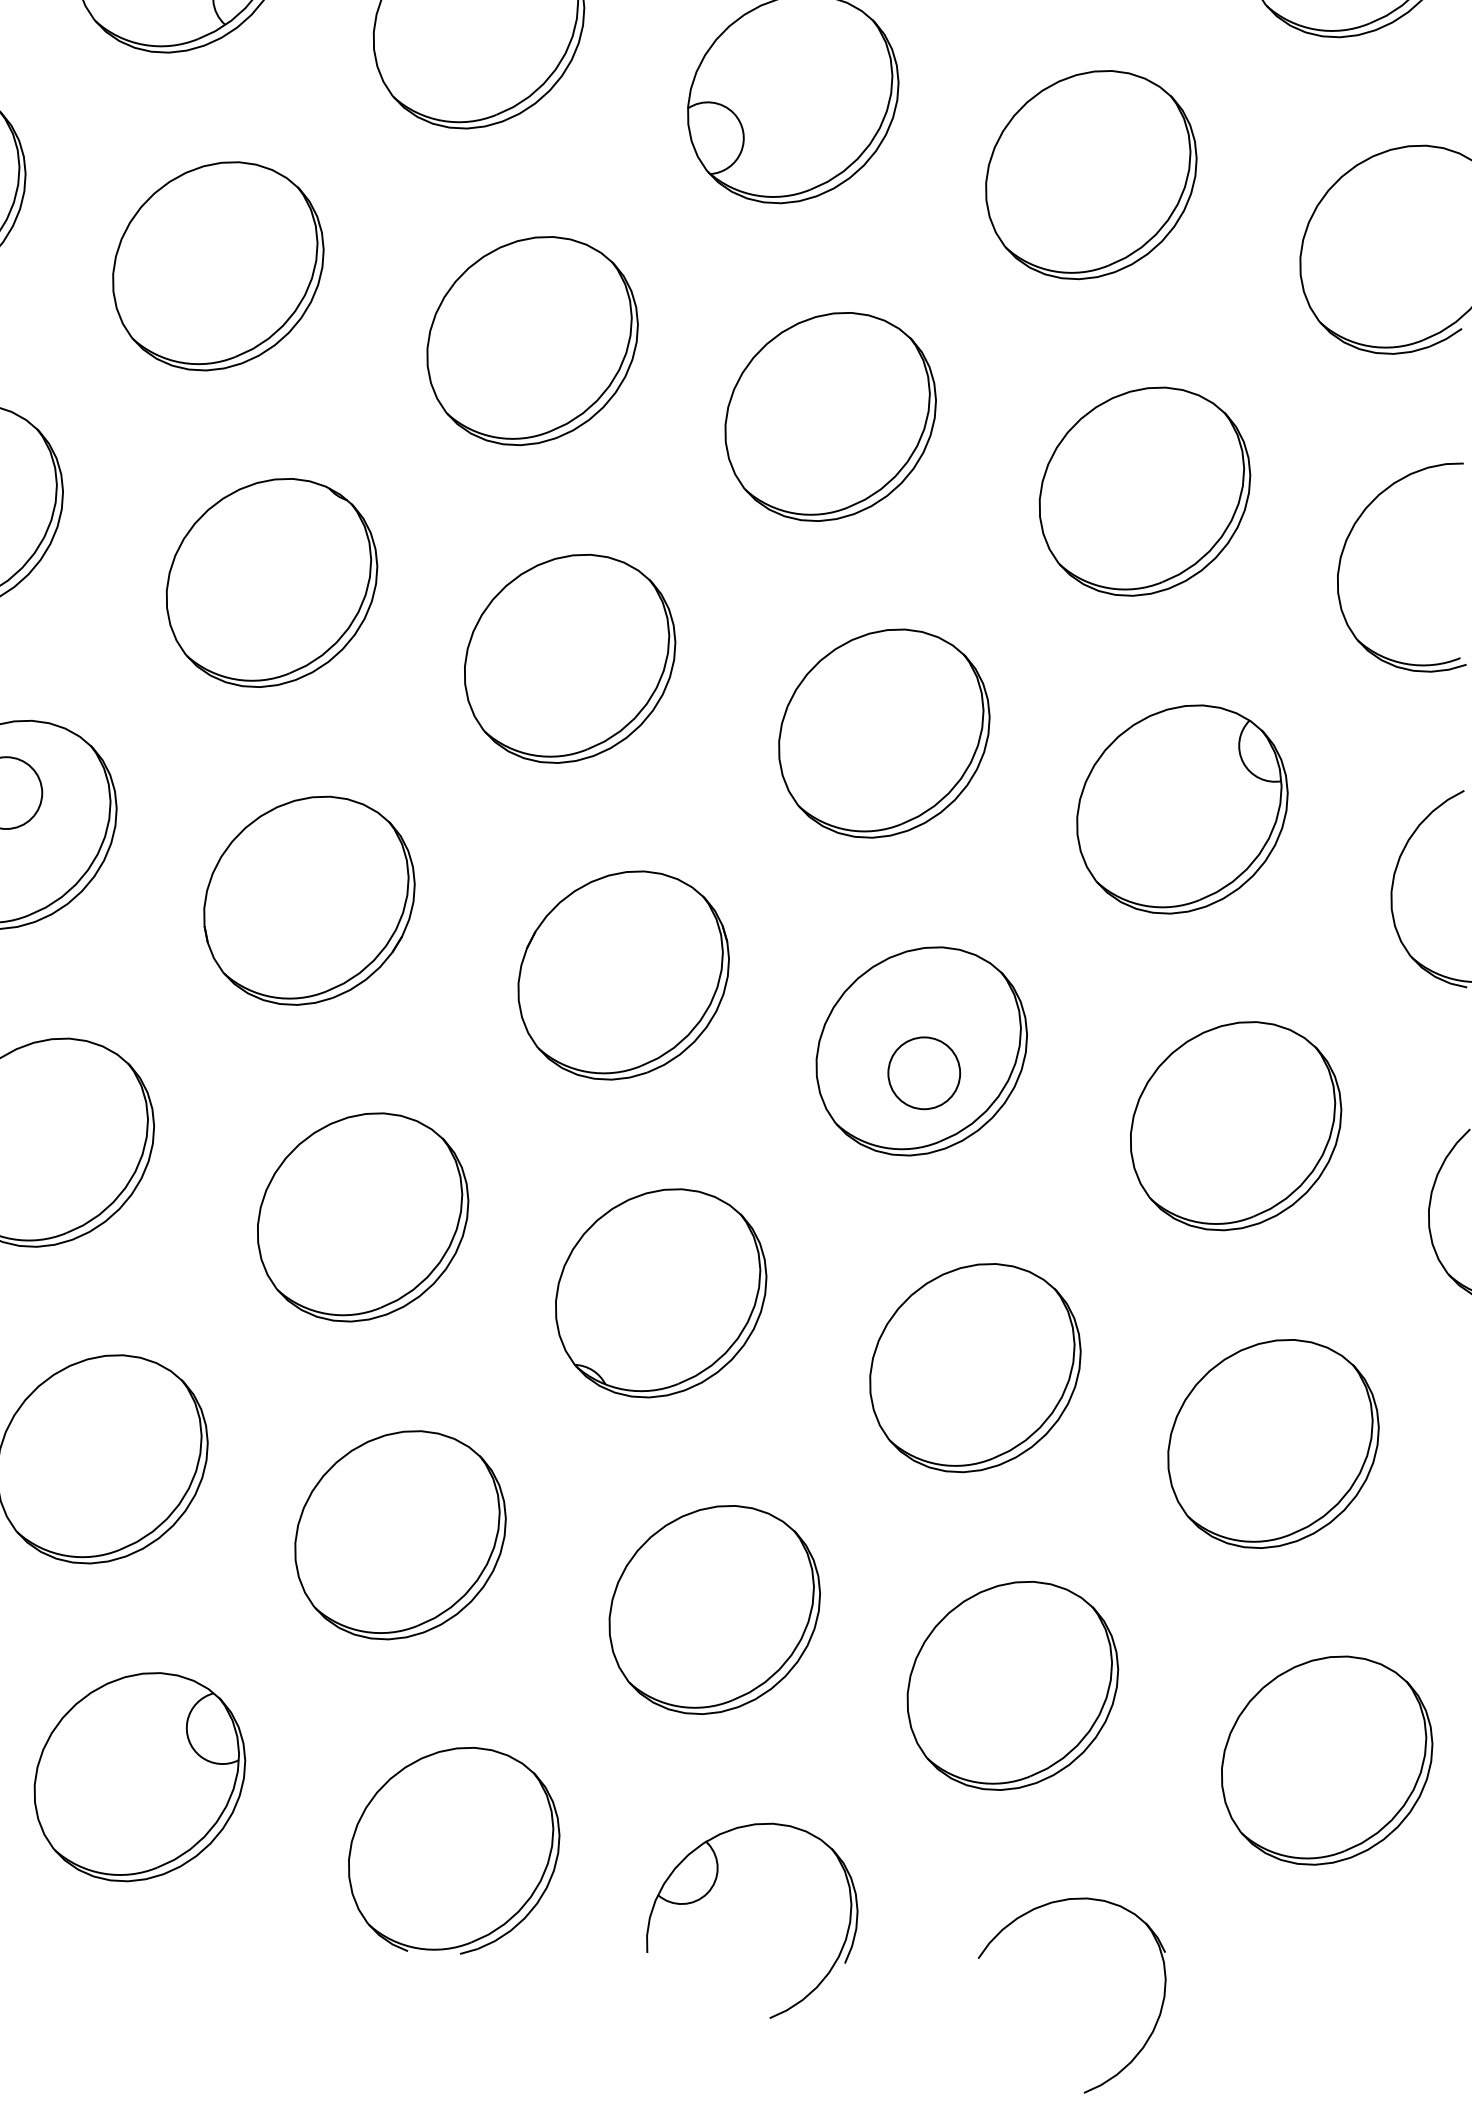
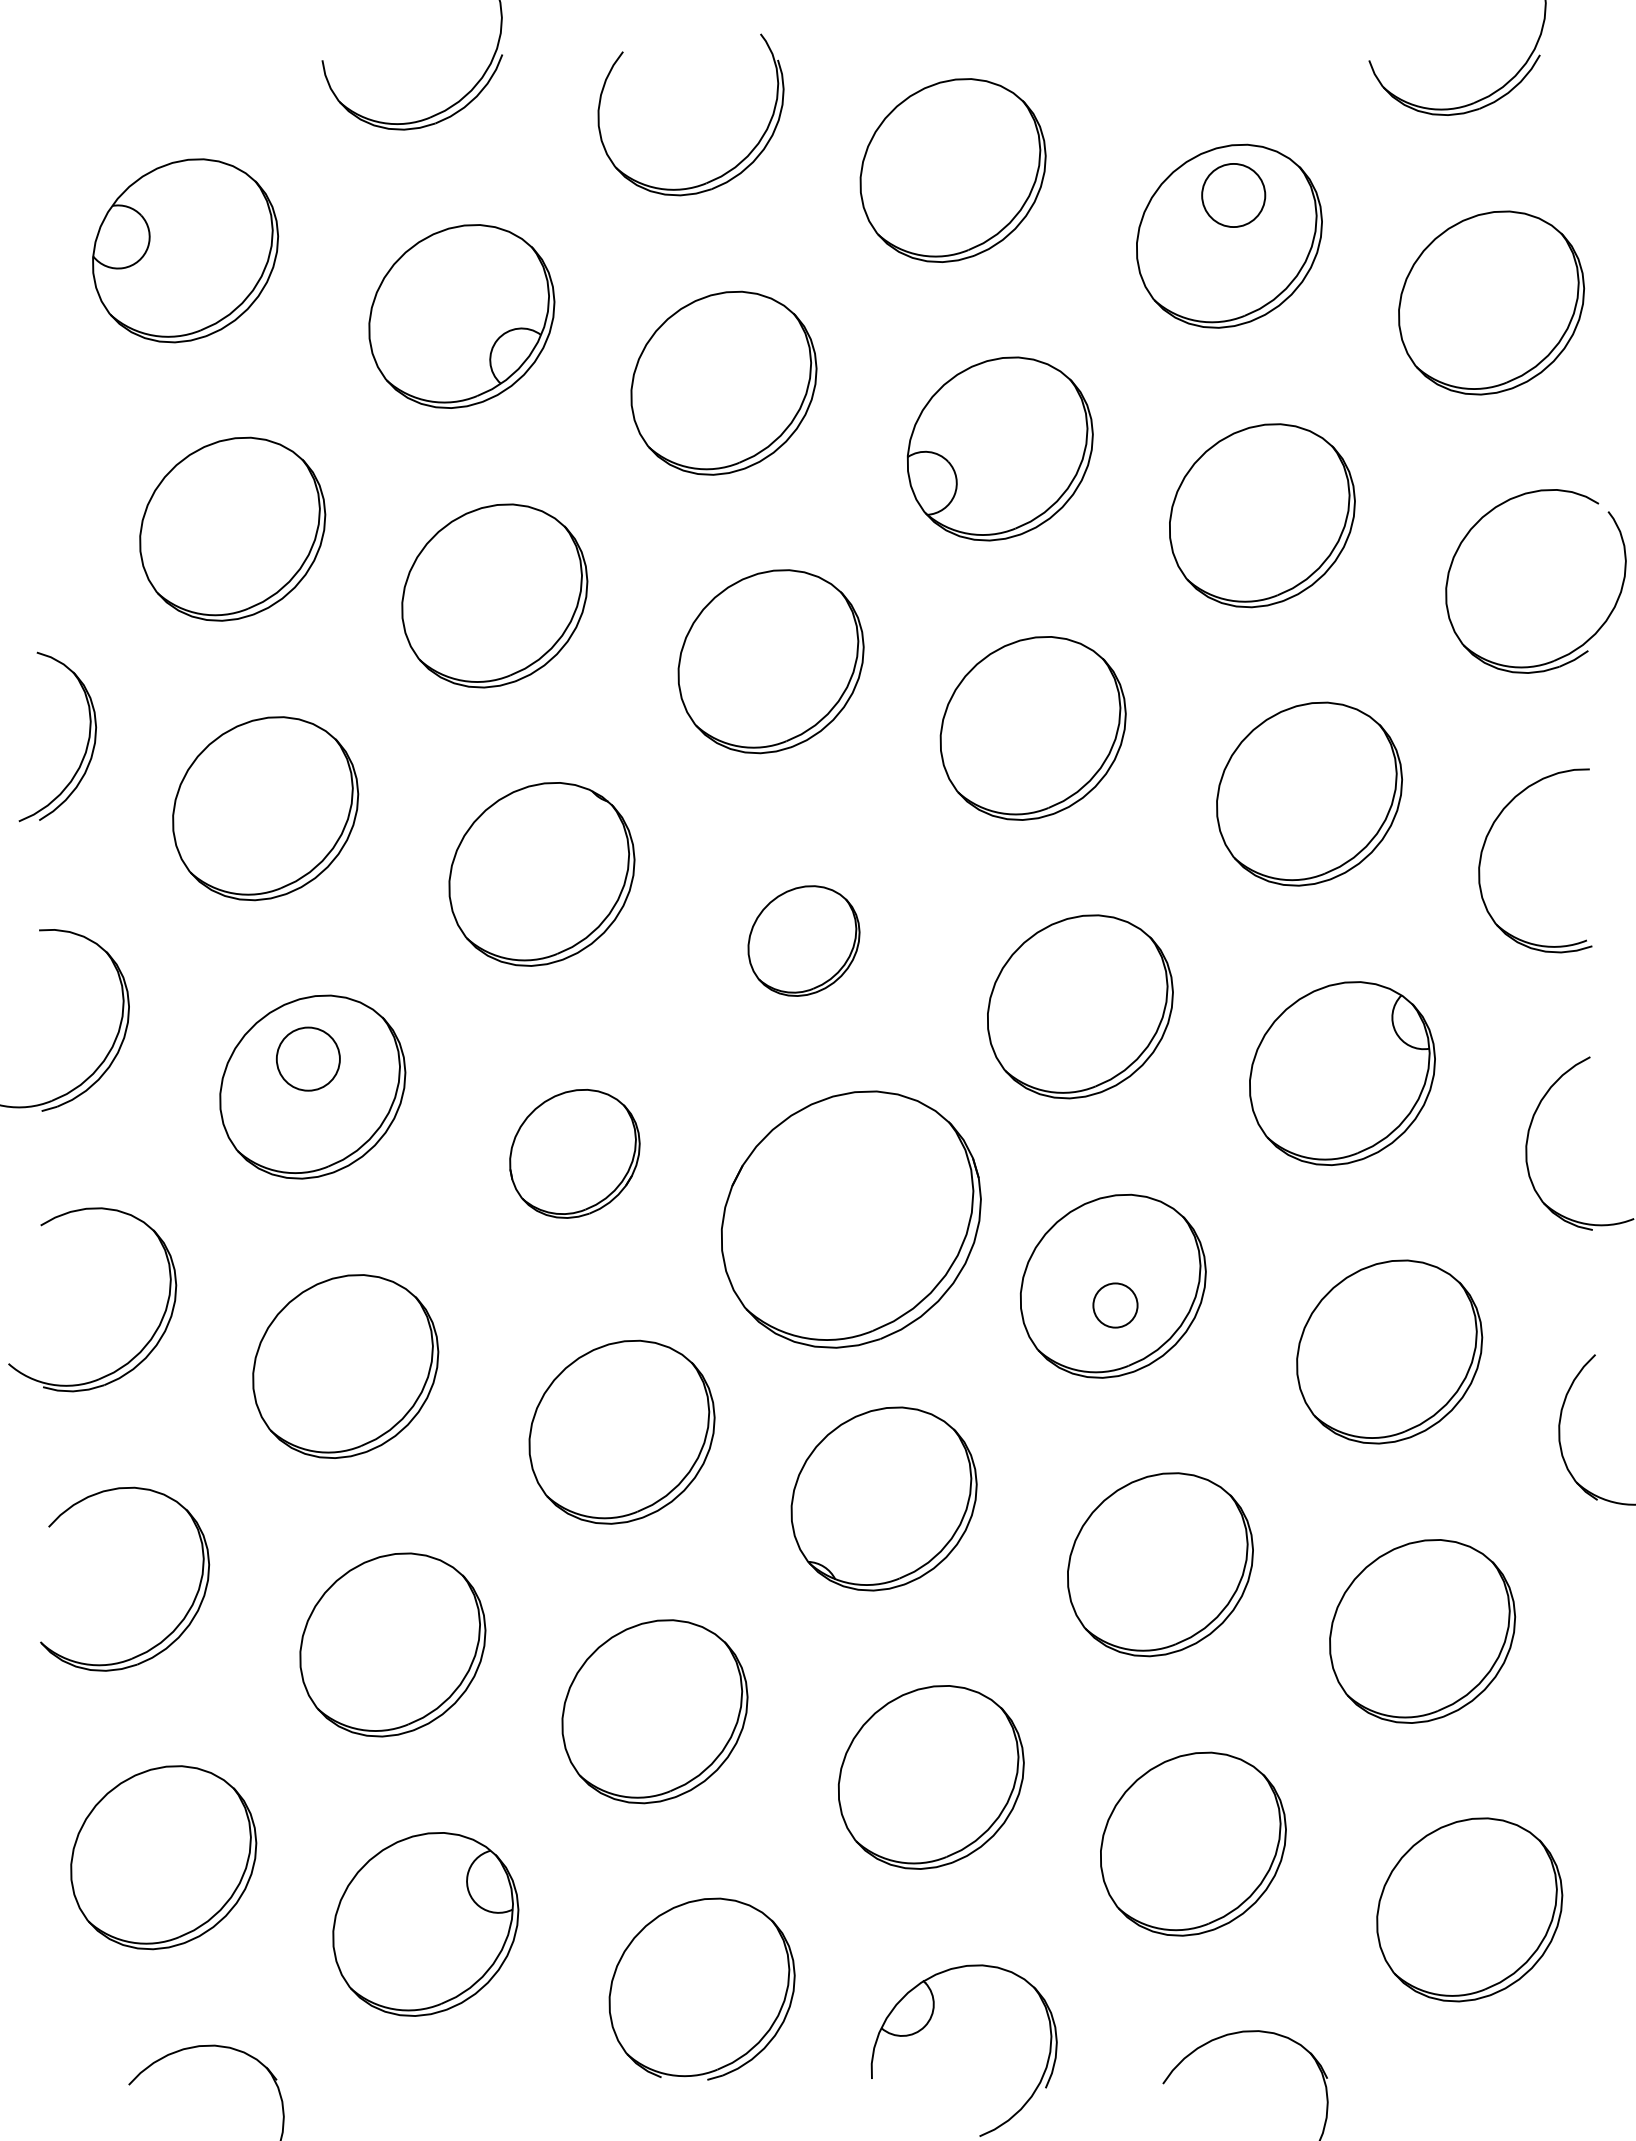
part: (569, 658) -> (803, 940), size x0.6
part: (309, 900) -> (574, 1153), size x0.7
part: (622, 975) -> (850, 1219), size x1.4
circle: (924, 1073) -> (1115, 1305), size x0.7

